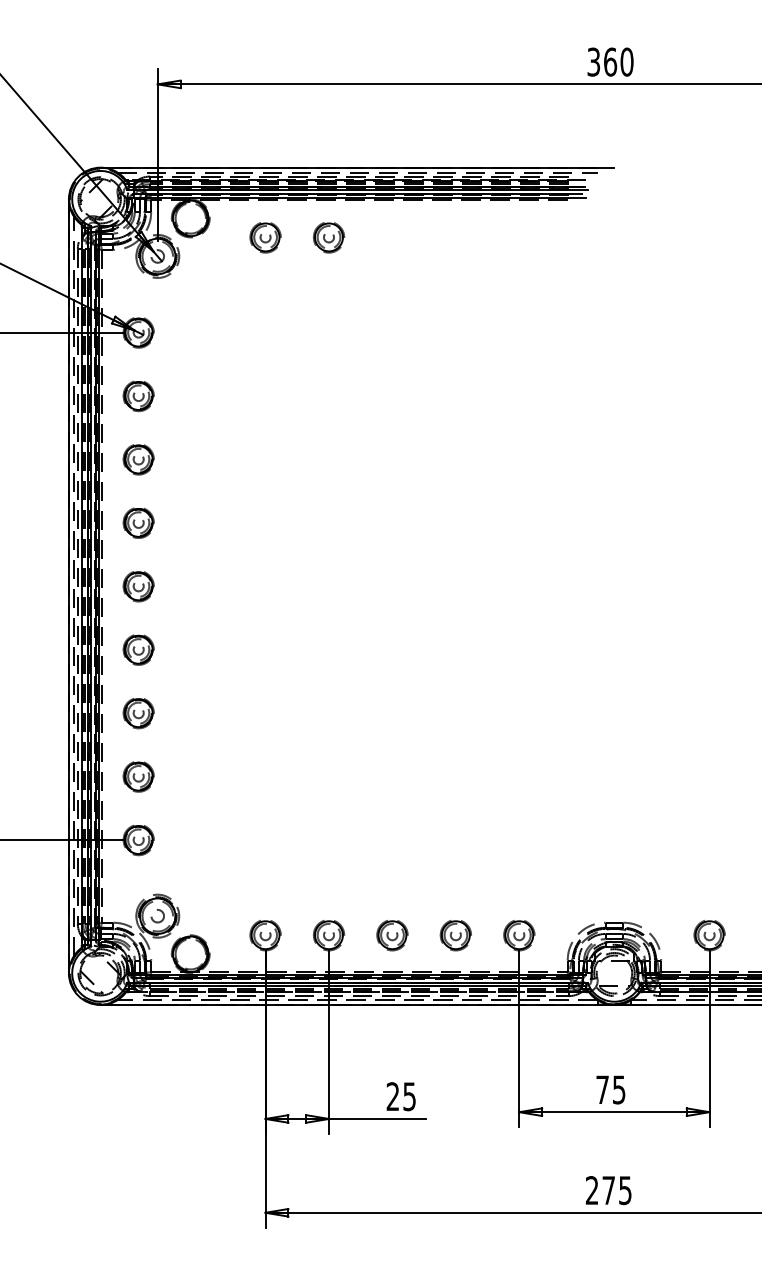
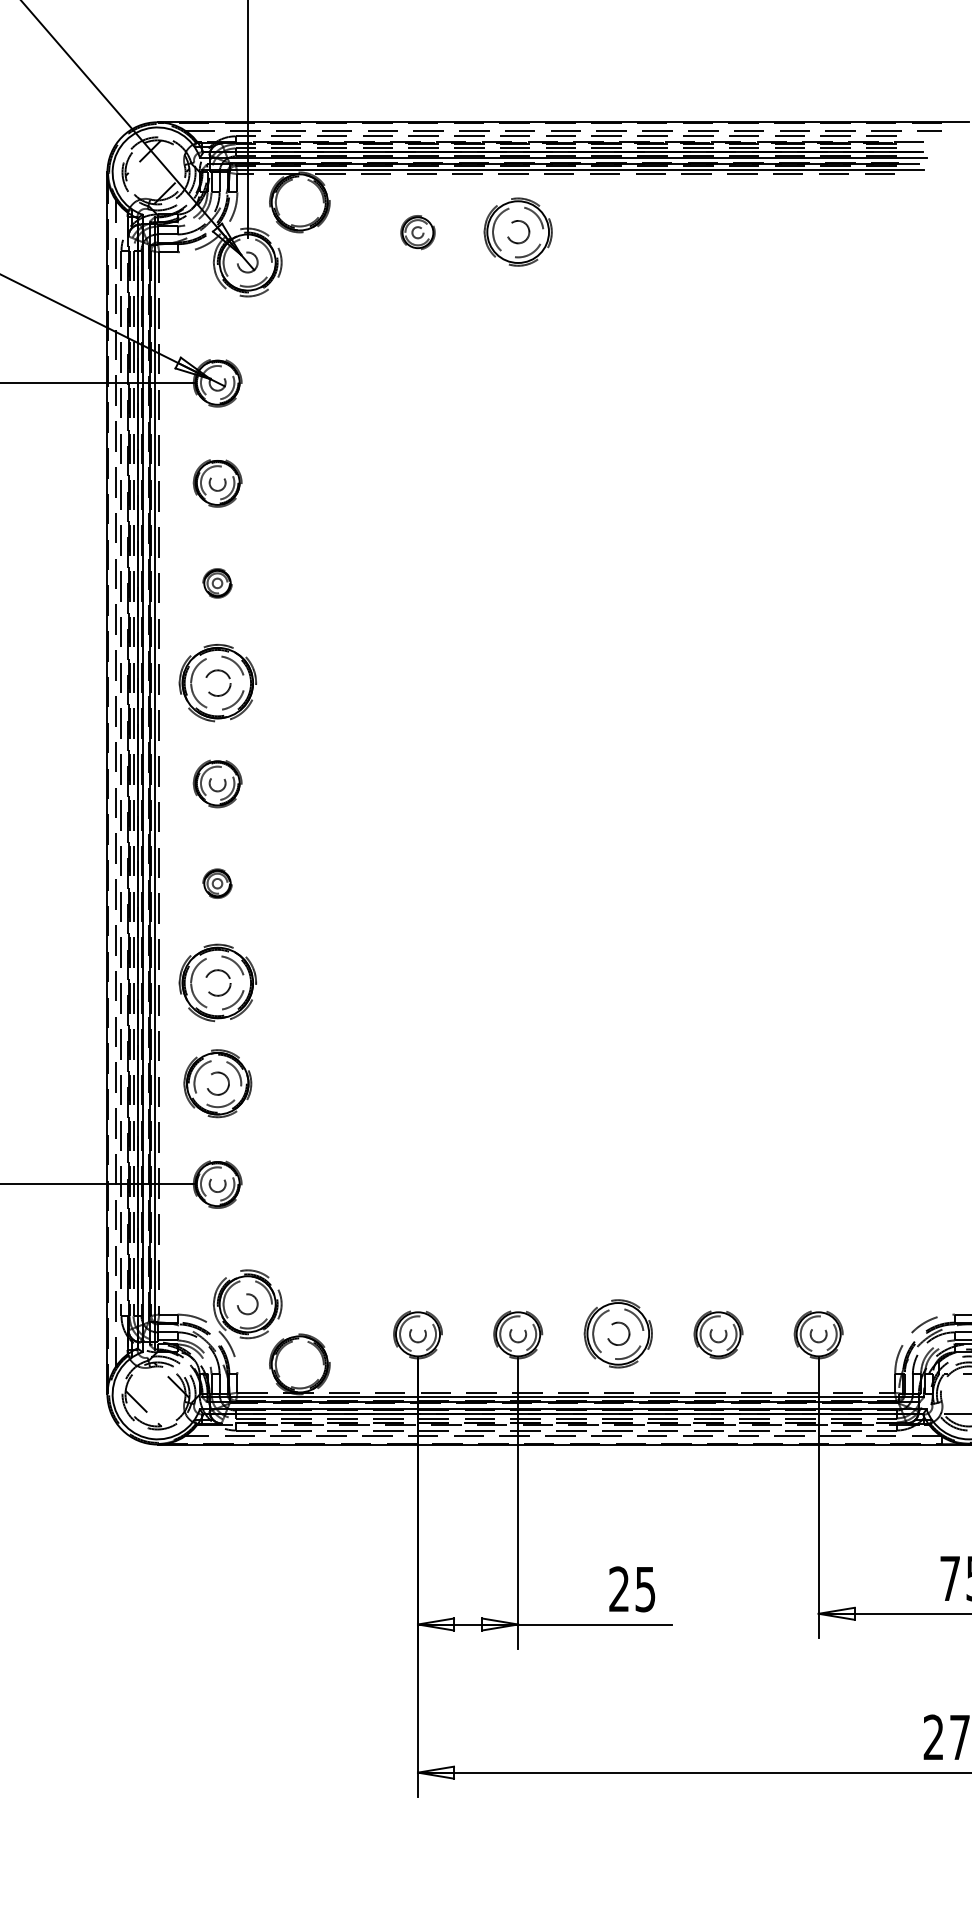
part: (265, 237) -> (417, 232), size x0.7
part: (328, 237) -> (517, 232), size x1.4
part: (138, 459) -> (217, 583), size x0.6
part: (138, 522) -> (217, 682), size x1.6
part: (138, 649) -> (217, 883), size x0.6
part: (138, 713) -> (217, 984), size x1.6
part: (138, 776) -> (217, 1083), size x1.4
part: (392, 935) -> (618, 1334), size x1.4

